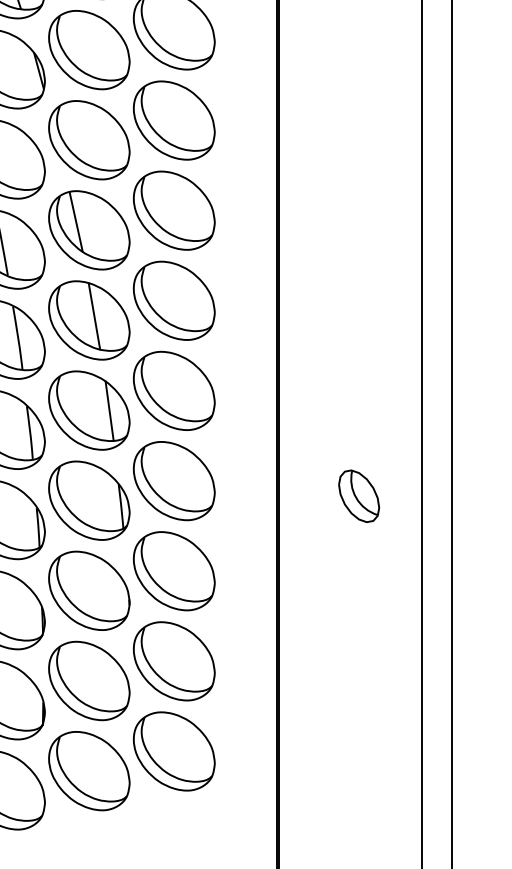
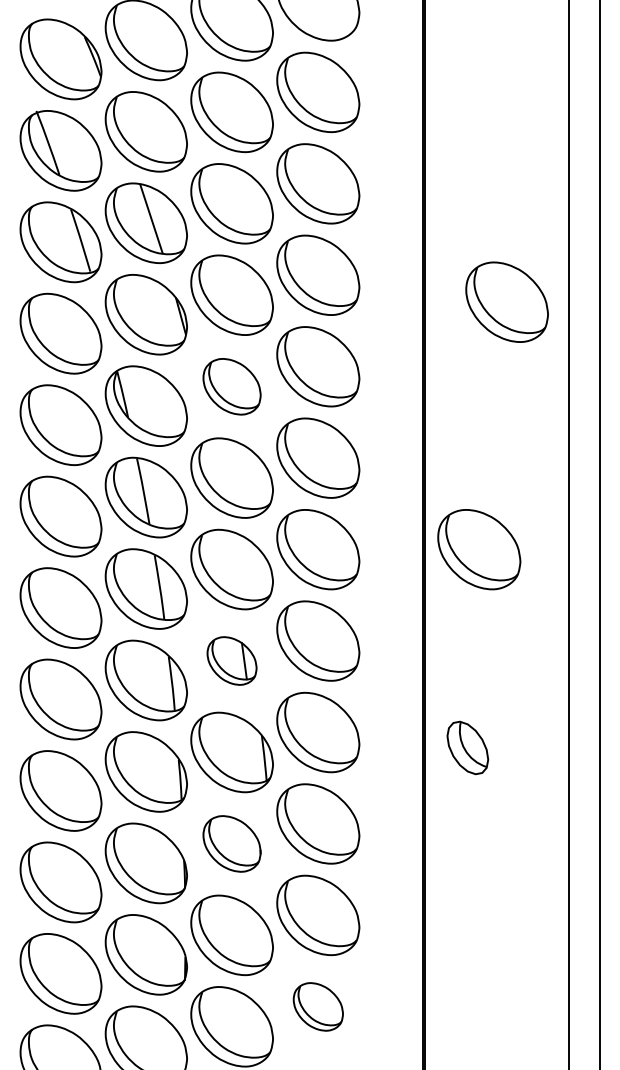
part: (359, 56) -> (506, 301), added
part: (88, 140) -> (231, 386), size x0.7
line: (75, 221) -> (218, 469), removed
part: (333, 300) -> (479, 549), added
line: (94, 315) -> (237, 564), removed
part: (88, 410) -> (231, 660), size x0.6
part: (358, 495) -> (467, 747), moved
part: (88, 590) -> (231, 843), size x0.7
part: (174, 751) -> (318, 1006), size x0.6

